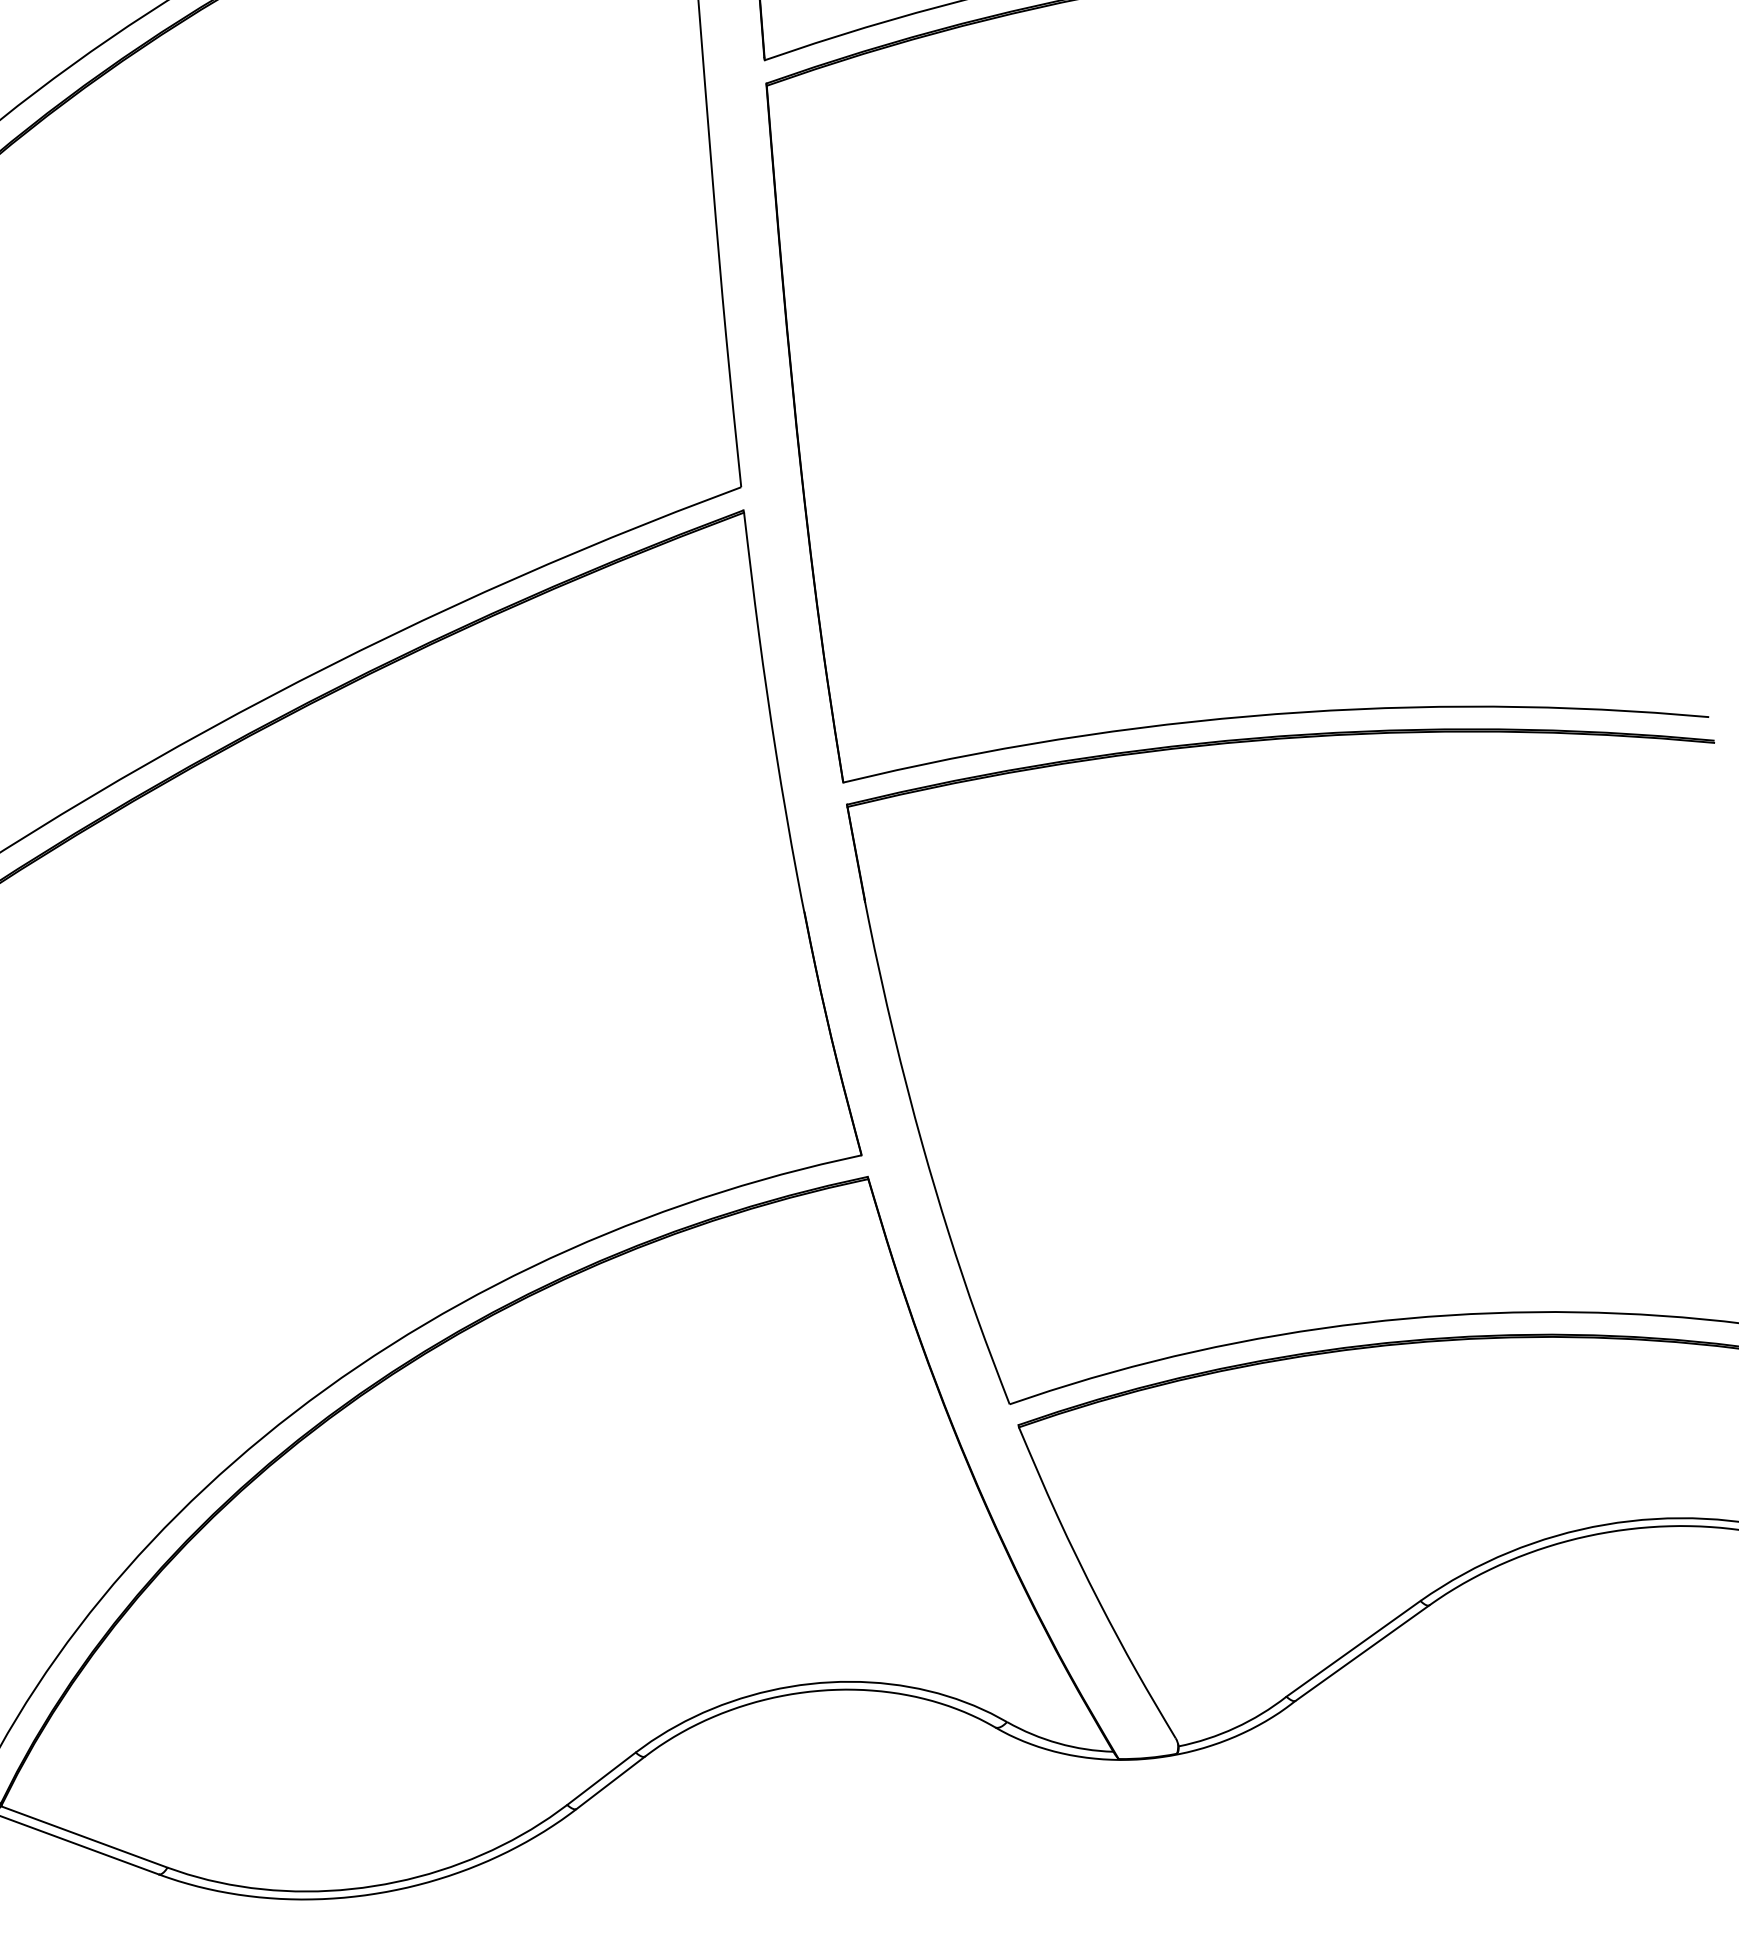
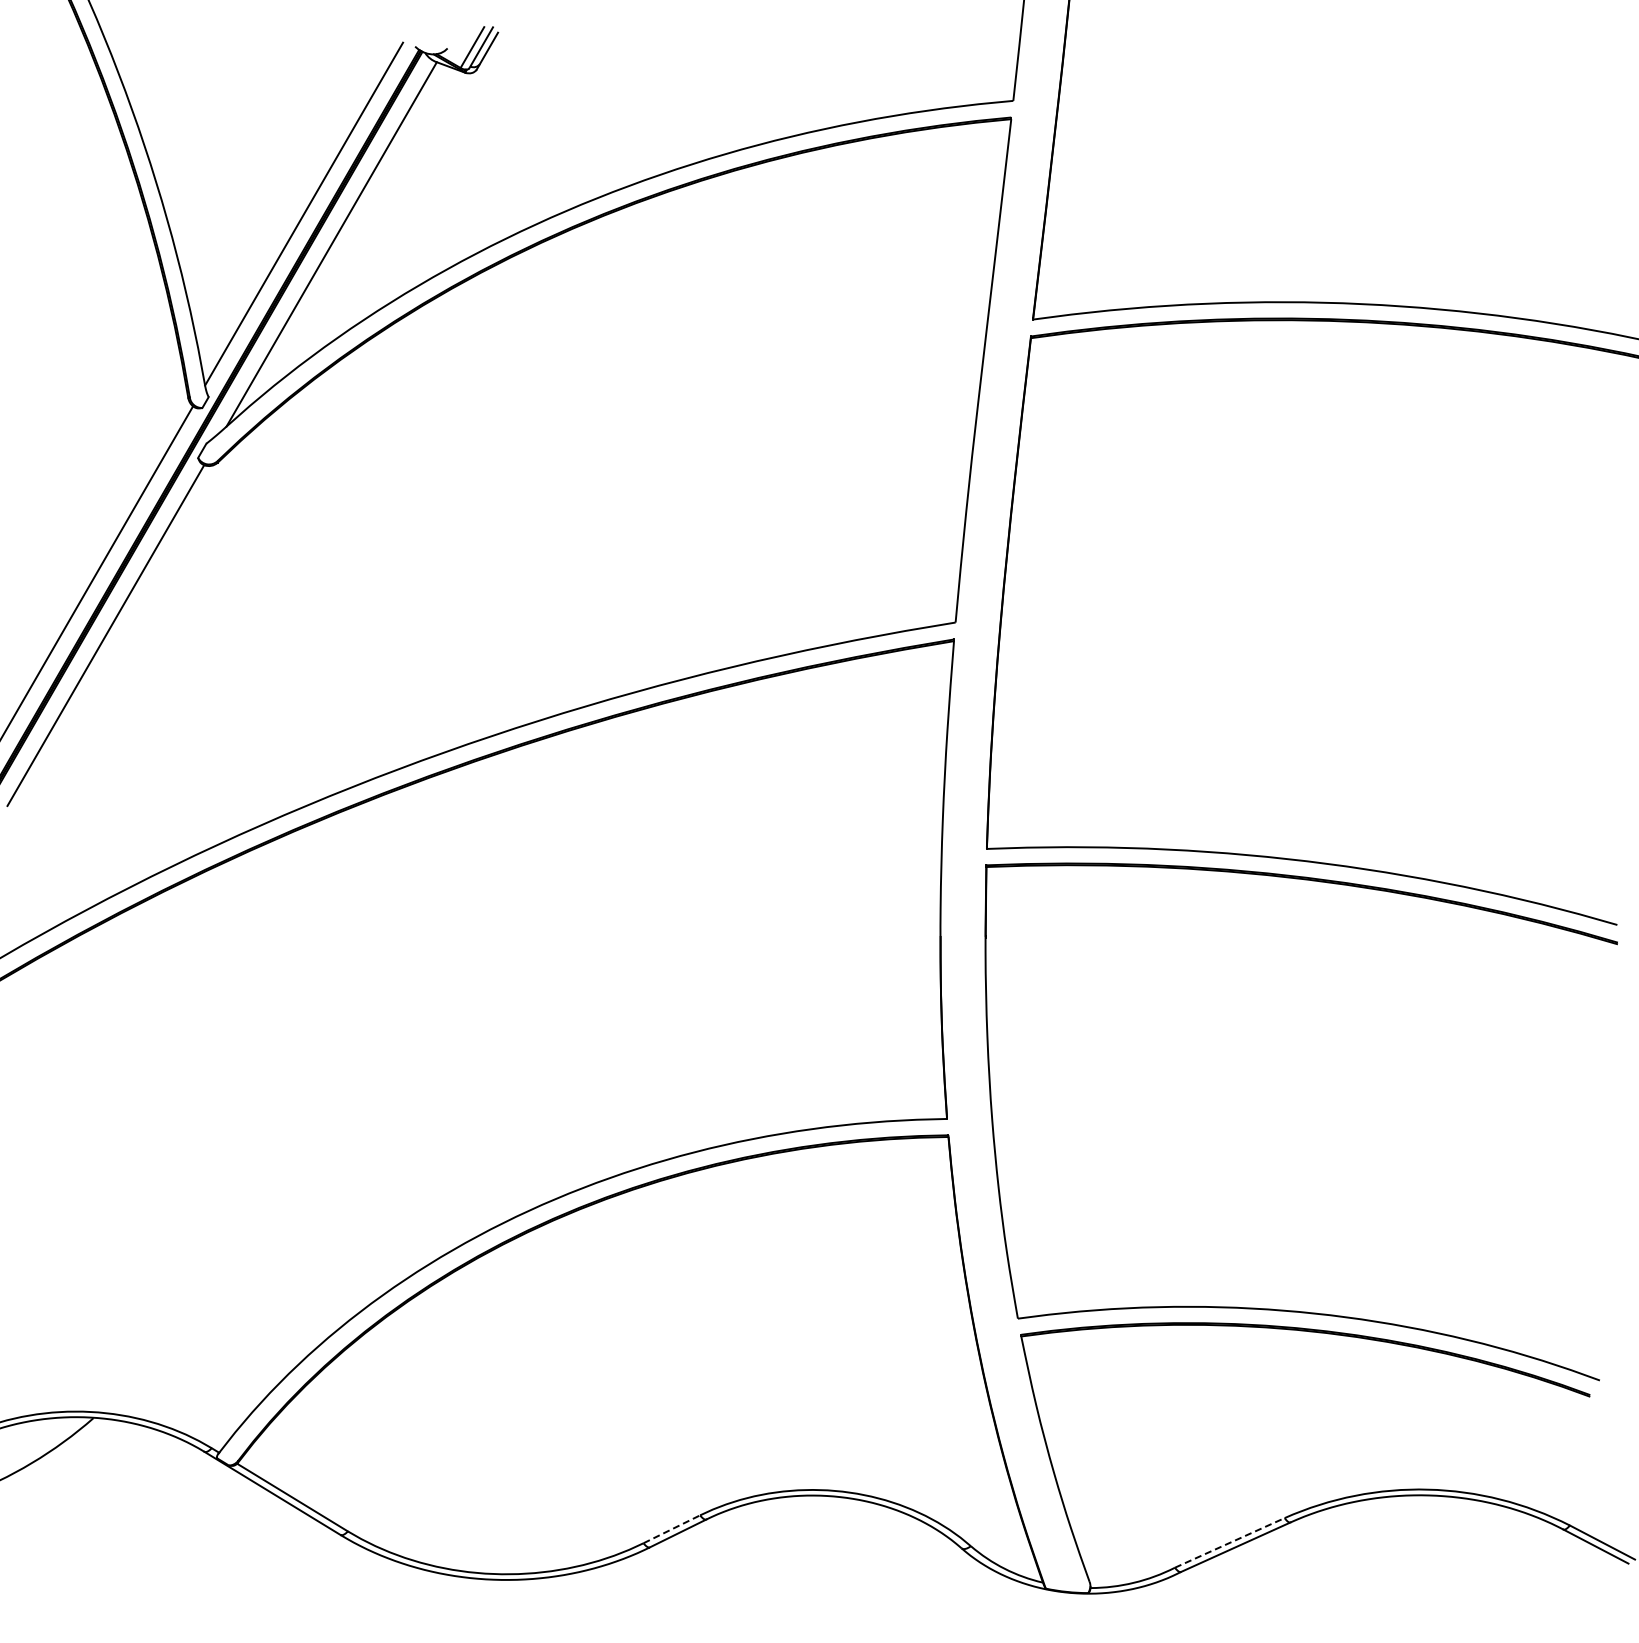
line: (1354, 1648) -> (1230, 1542), solid -> dashed
line: (601, 1779) -> (671, 1529), solid -> dashed

